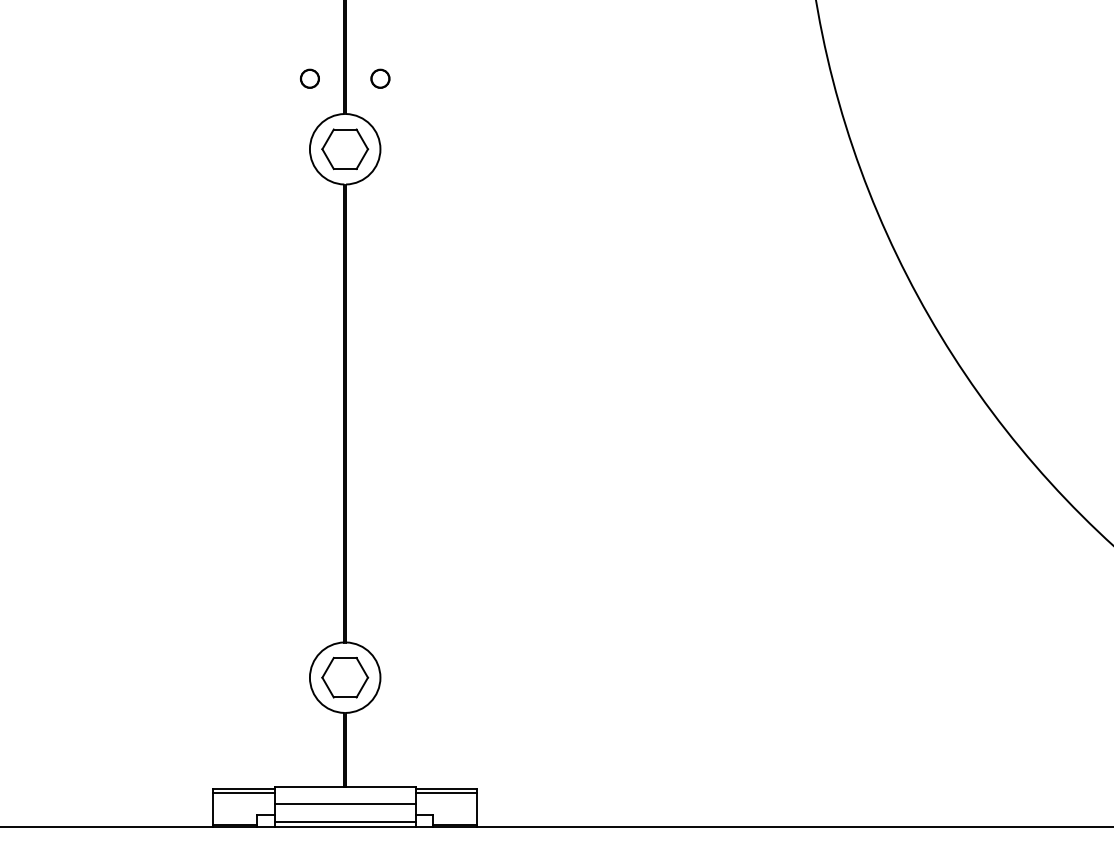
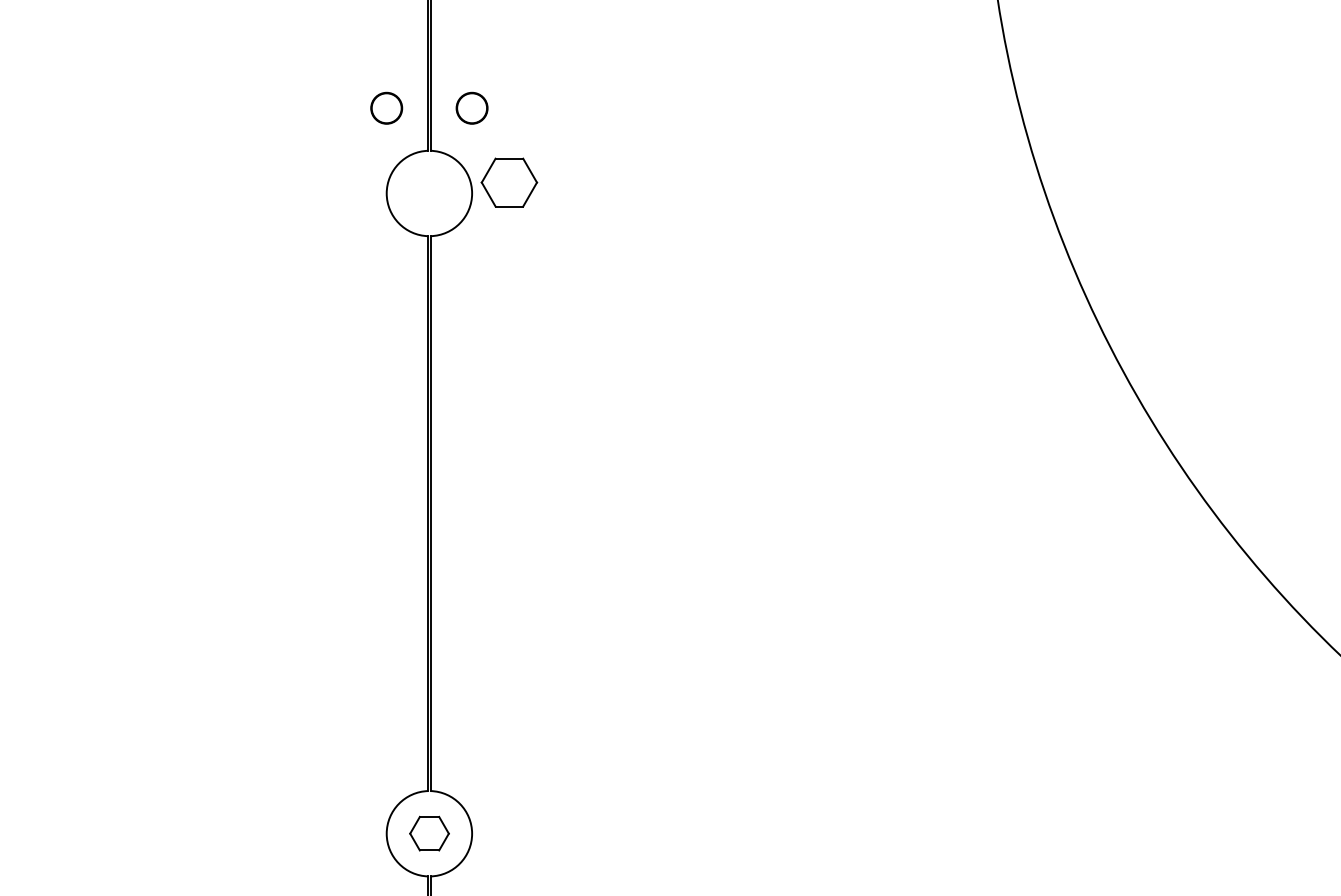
circle: (309, 78) -> (386, 107), size x1.4
circle: (380, 78) -> (472, 107), size x1.4
part: (345, 149) -> (509, 182), moved
part: (345, 677) -> (429, 833), size x0.7

